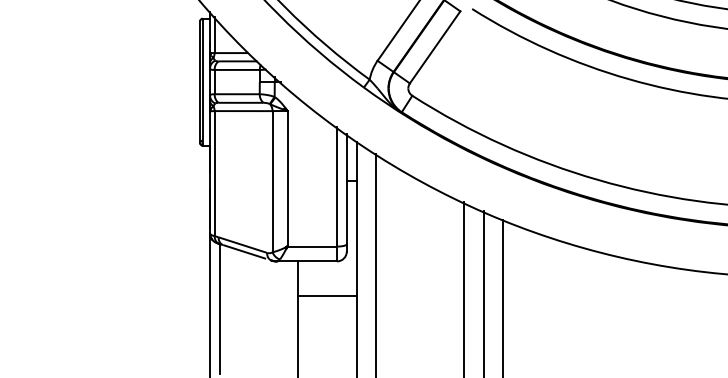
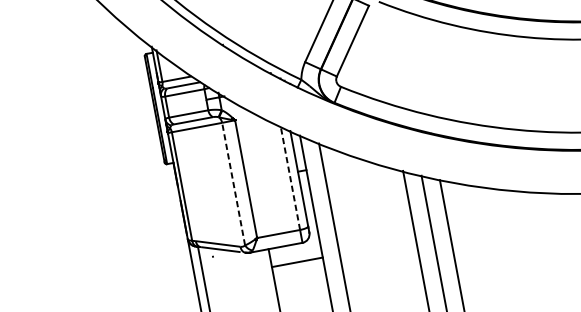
line: (272, 181) -> (233, 183), solid -> dashed
line: (337, 186) -> (290, 177), solid -> dashed
line: (326, 296) -> (296, 262), moved

